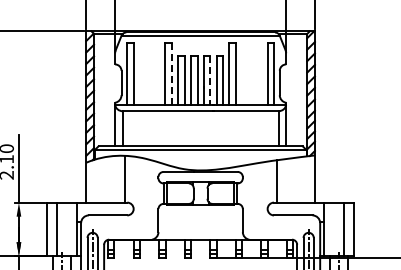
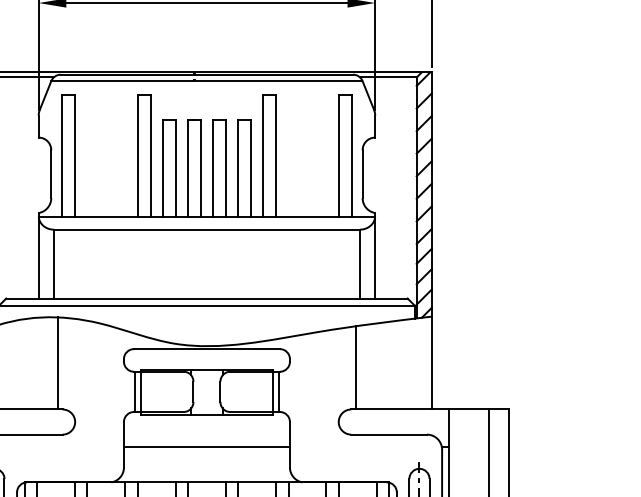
line: (172, 73) -> (151, 155), dashed -> solid
line: (210, 80) -> (226, 169), dashed -> solid
line: (200, 221) -> (206, 446), added

